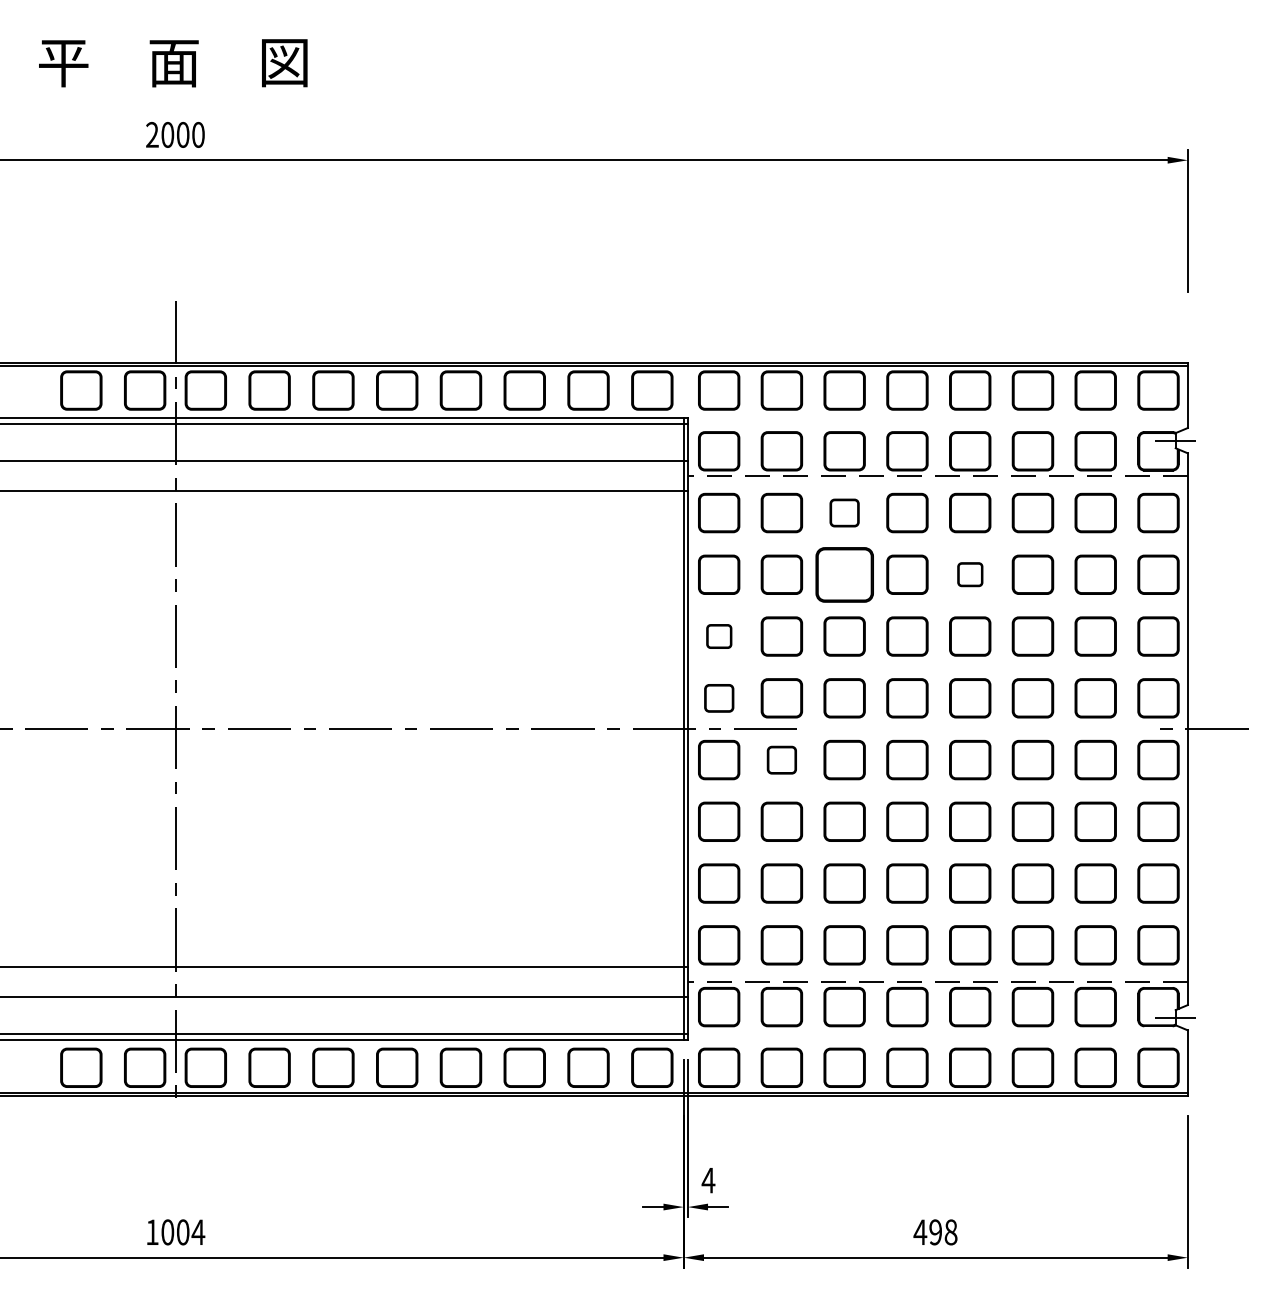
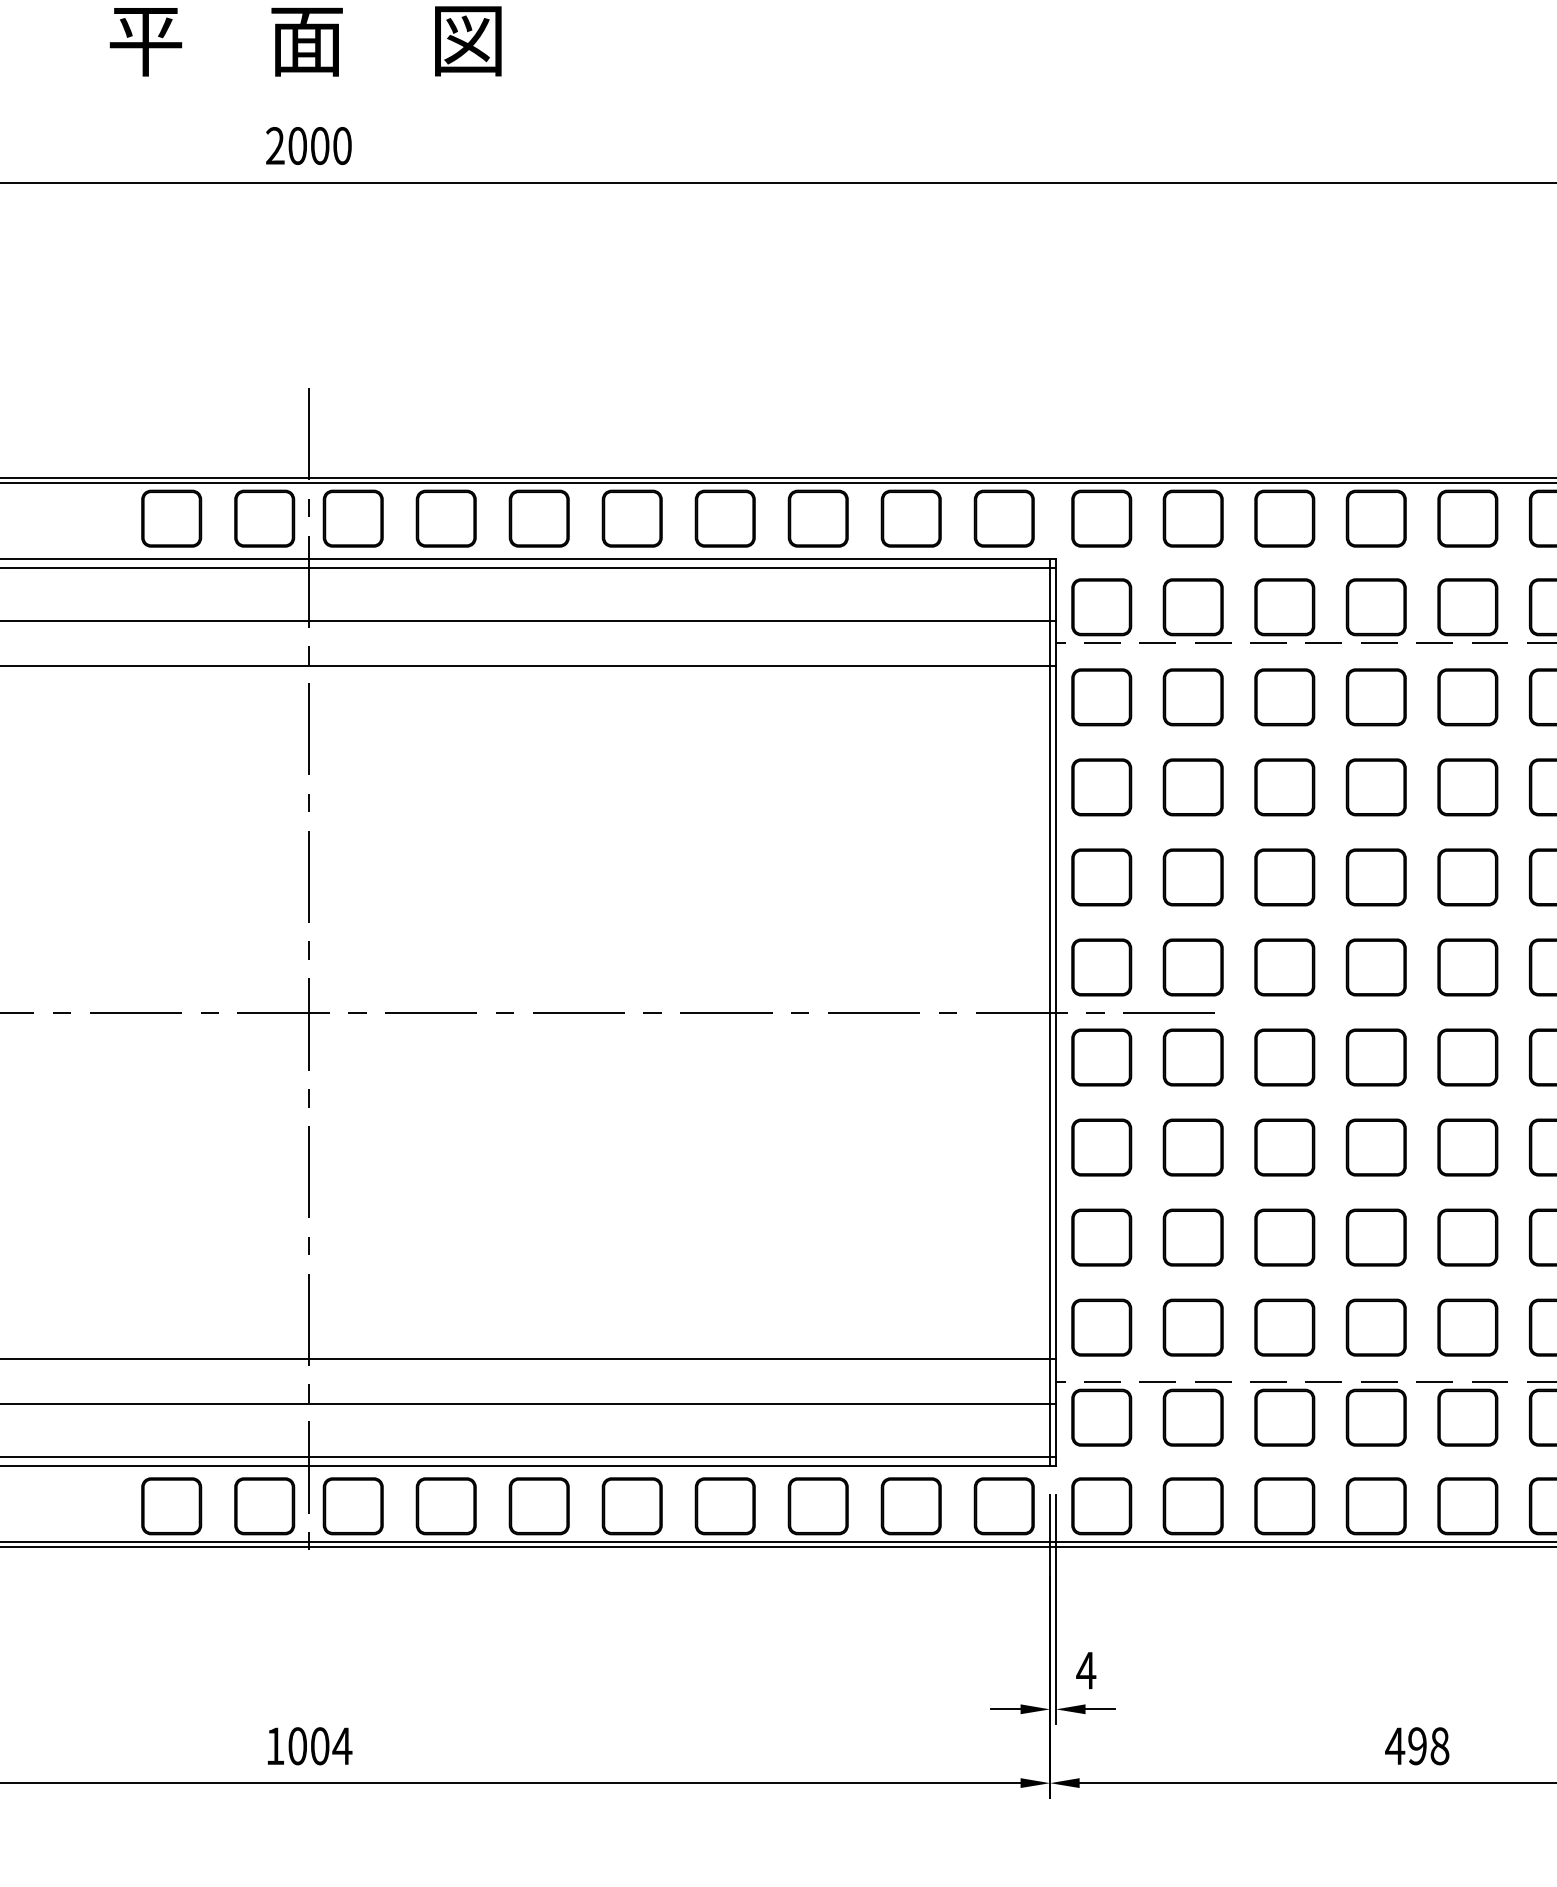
part: (844, 512) -> (1284, 696), size x1.43
part: (844, 574) -> (1284, 786), size x0.71
part: (970, 574) -> (1468, 786), size x1.67
part: (719, 636) -> (1102, 877), size x1.67
part: (719, 698) -> (1102, 967), size x1.43
part: (781, 760) -> (1192, 1058), size x1.43

